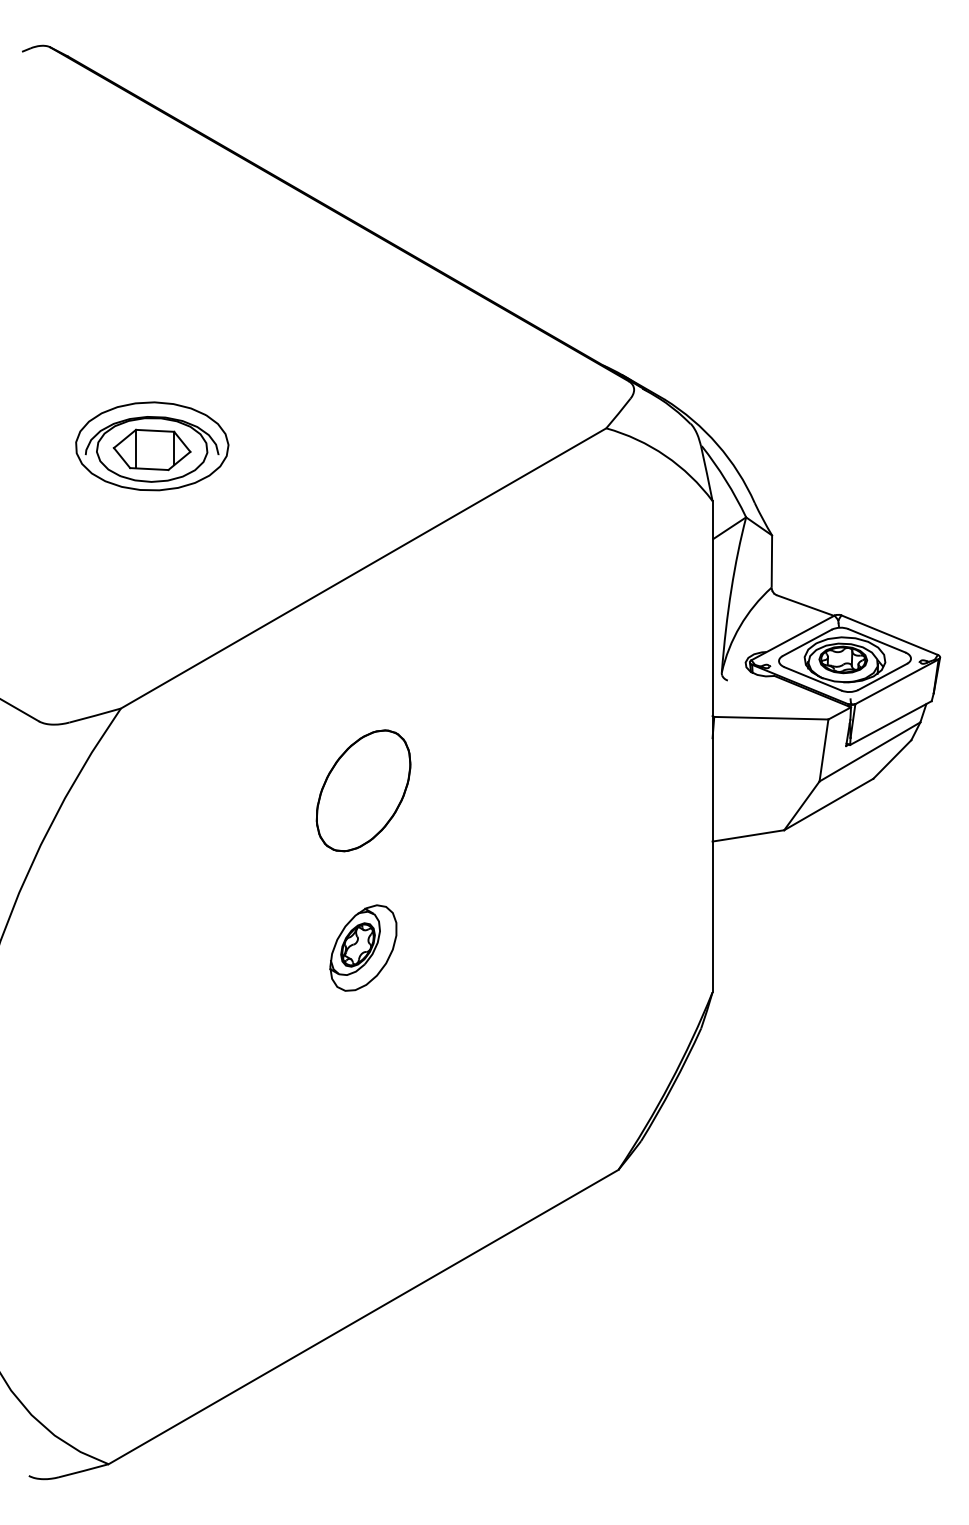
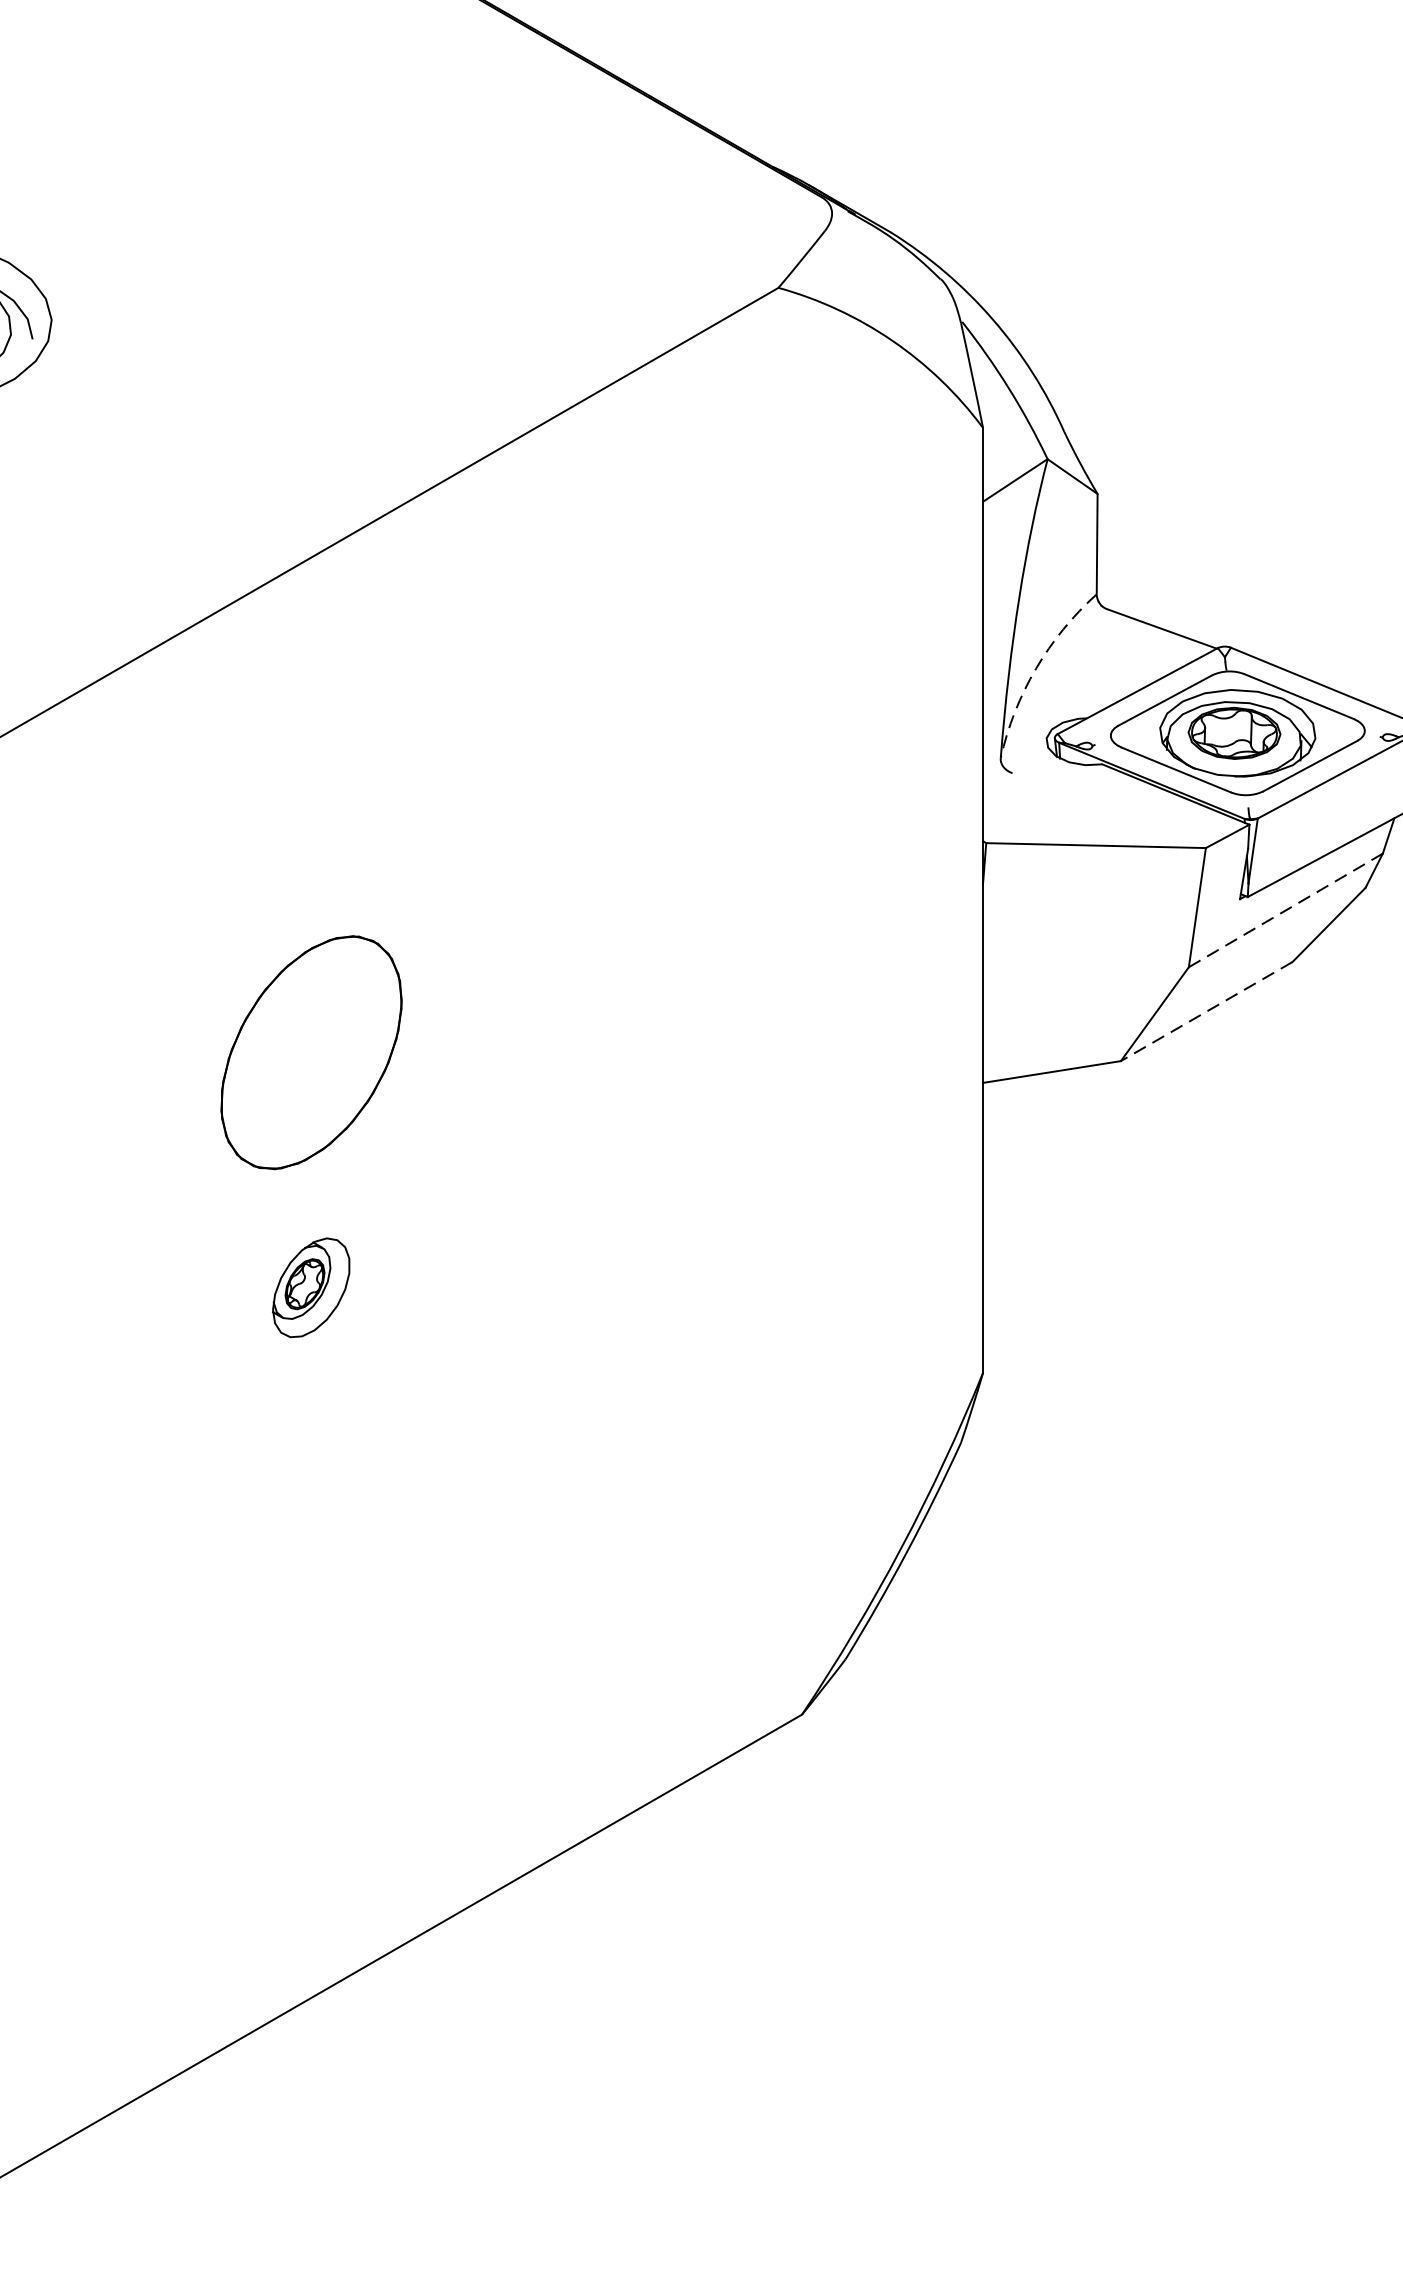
arc: (740, 626) -> (1036, 669), solid -> dashed
line: (870, 751) -> (1286, 909), solid -> dashed
part: (363, 790) -> (311, 1052), moved
line: (828, 804) -> (1206, 1011), solid -> dashed
part: (363, 947) -> (311, 1286), size x0.6

